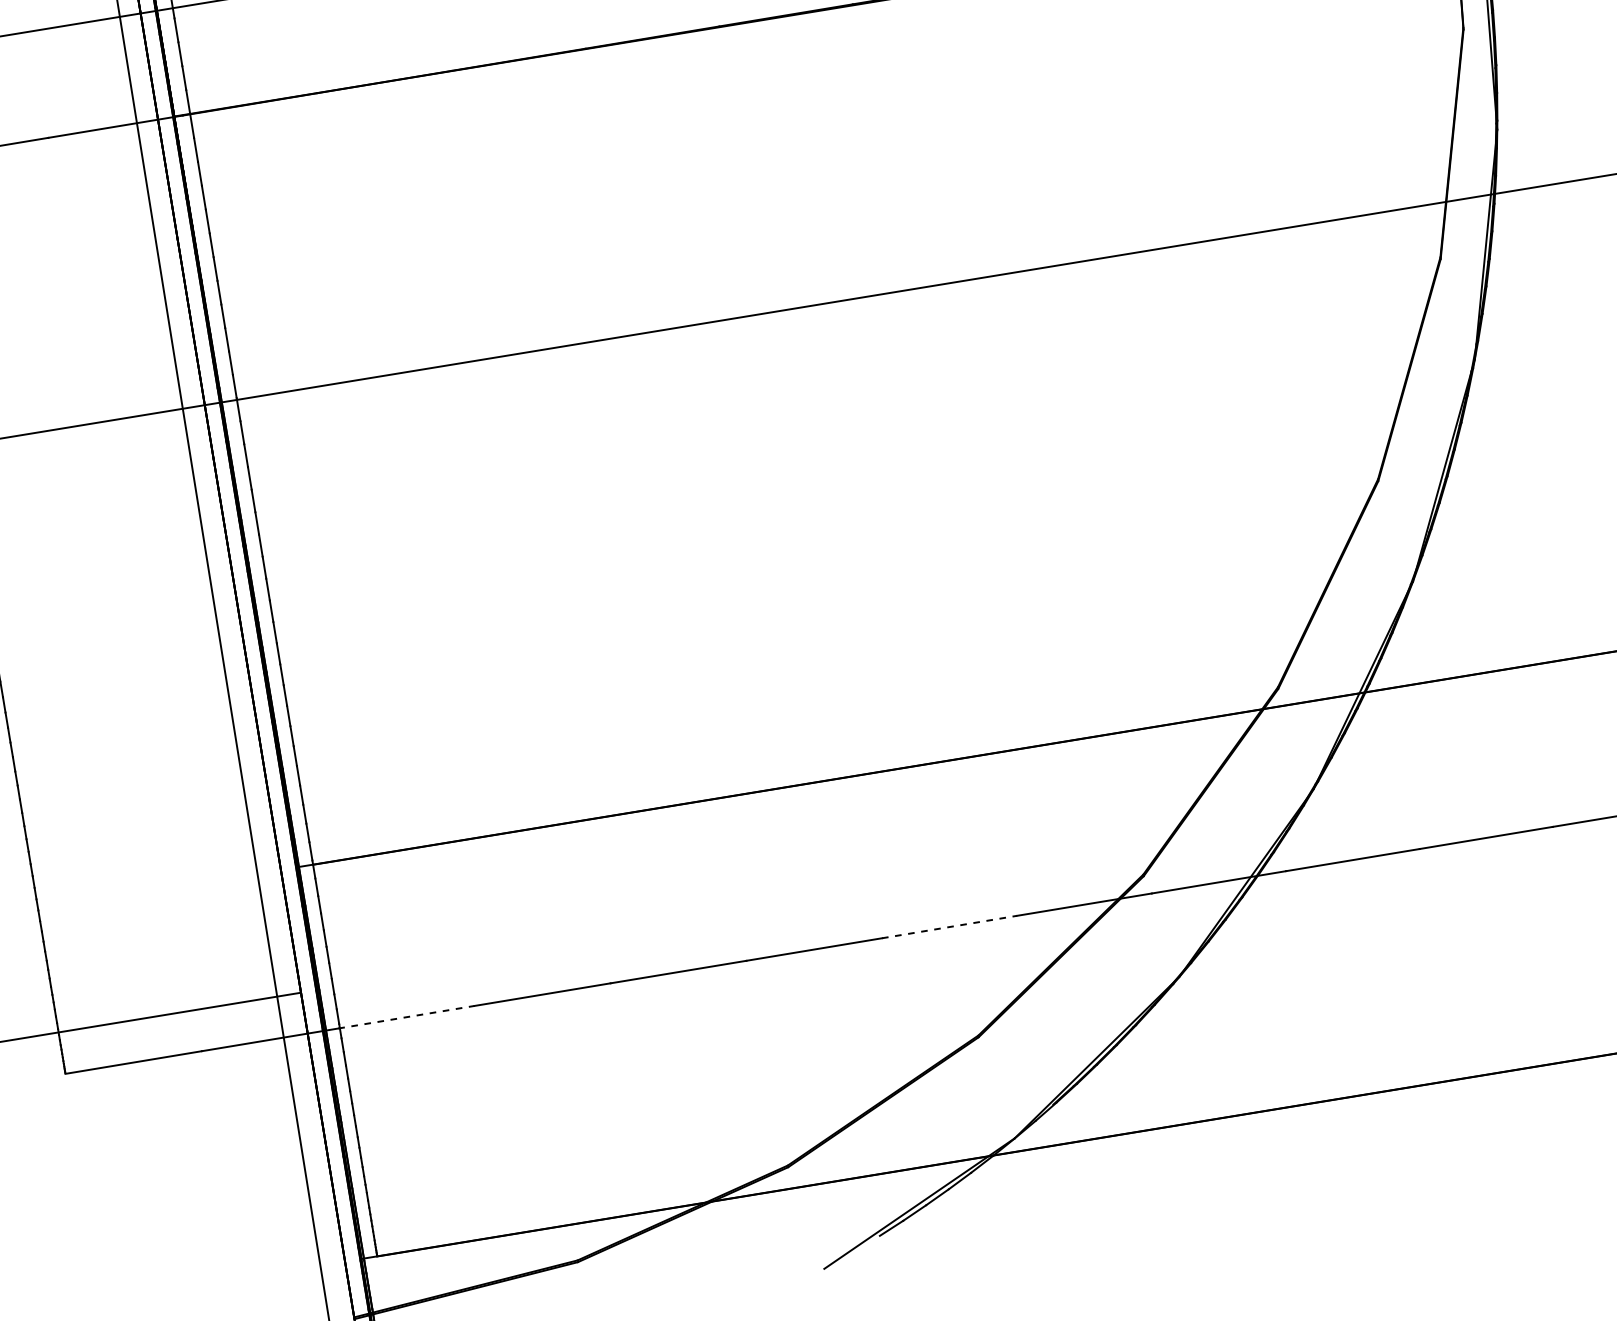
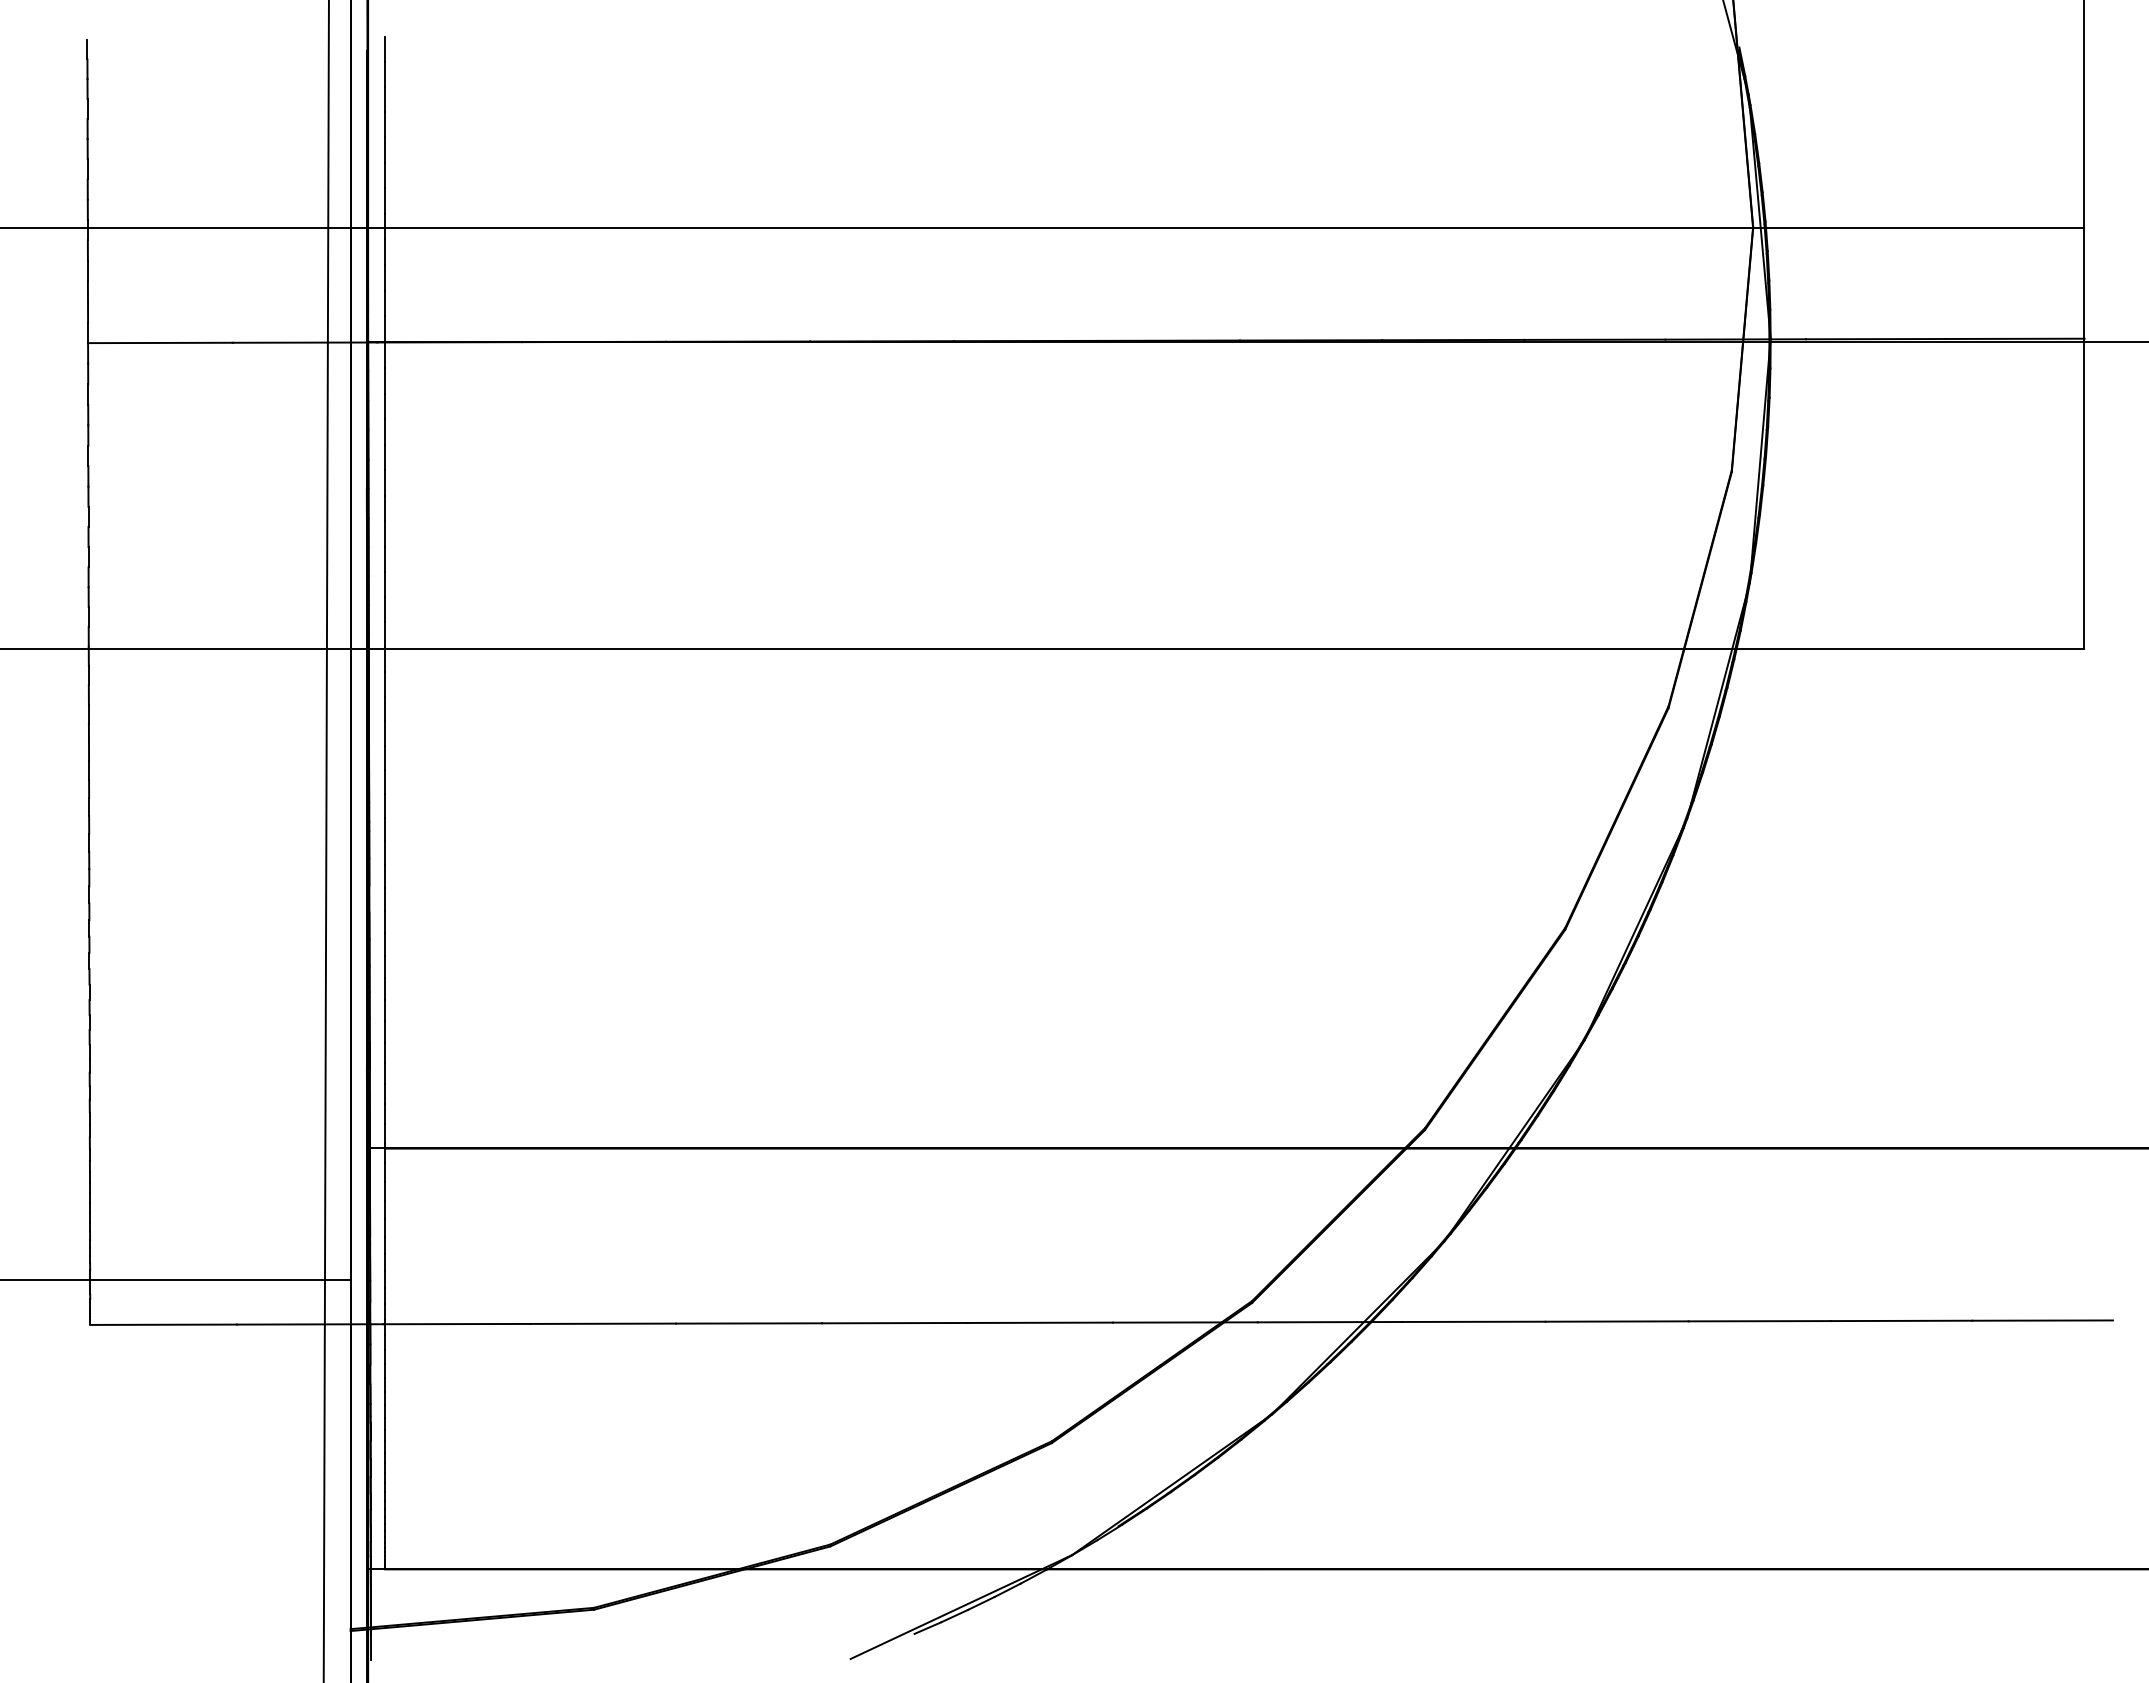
line: (949, 926) -> (1040, 1322), dashed -> solid
line: (407, 1017) -> (457, 1324), dashed -> solid

